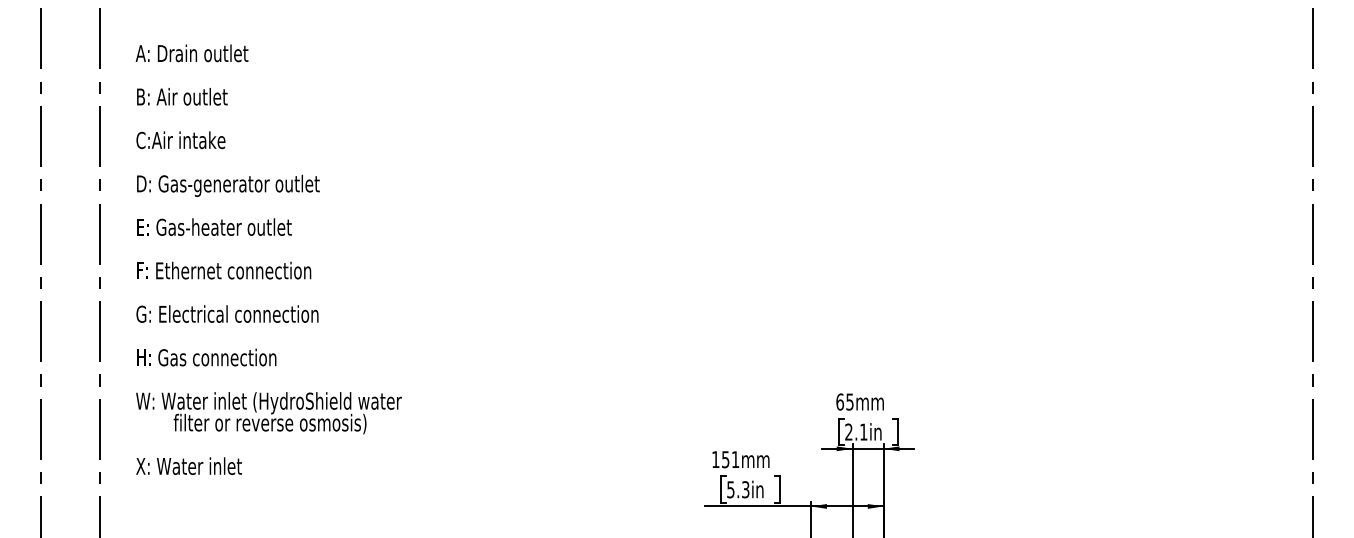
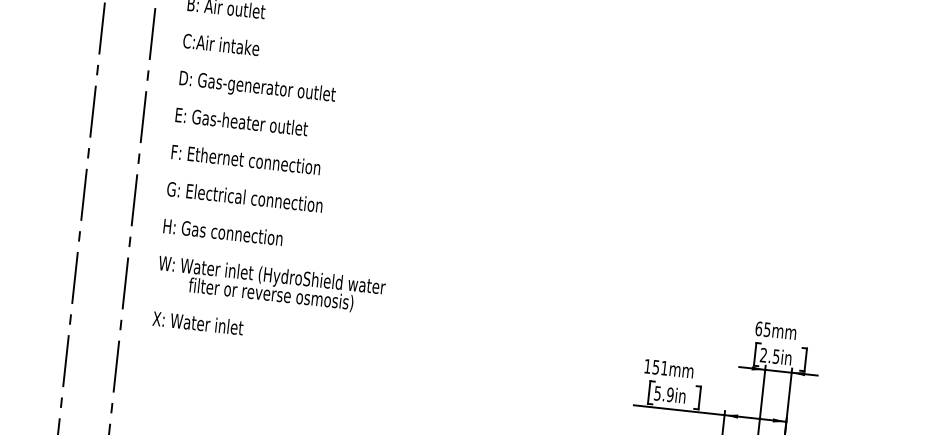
text: (863, 431) -> (776, 356), 2.1in -> 2.5in
text: (745, 489) -> (670, 394), 5.3in -> 5.9in

